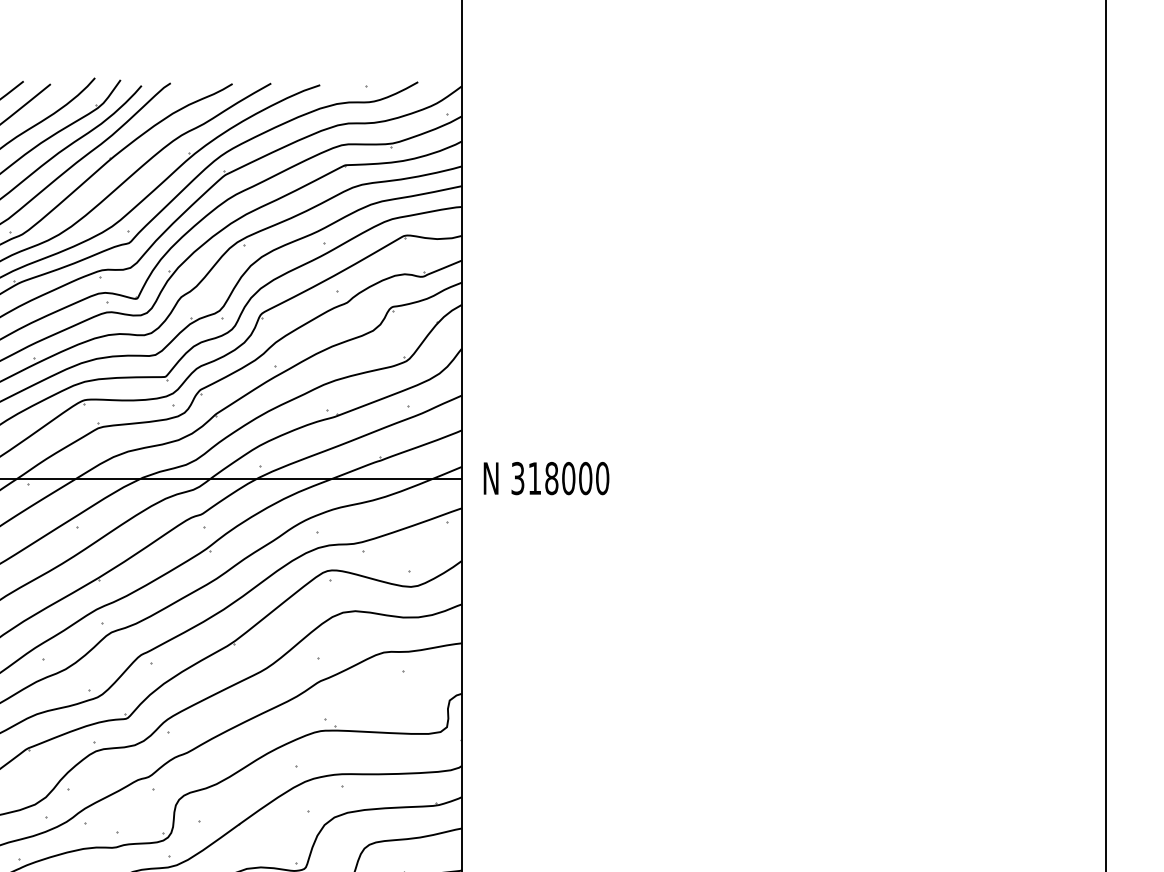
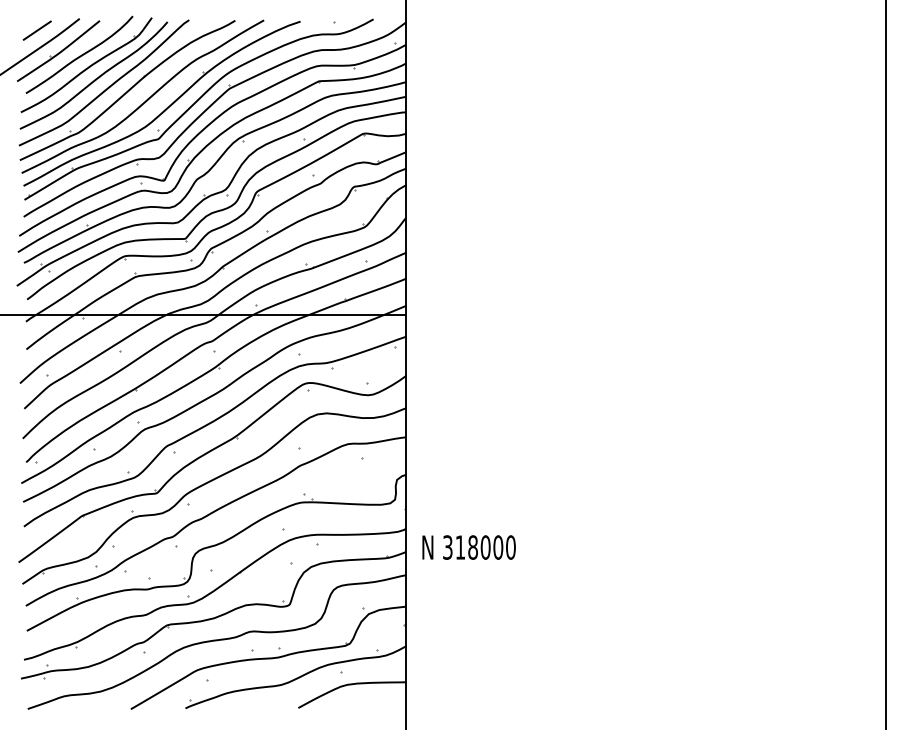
text: (545, 478) -> (468, 547), moved

